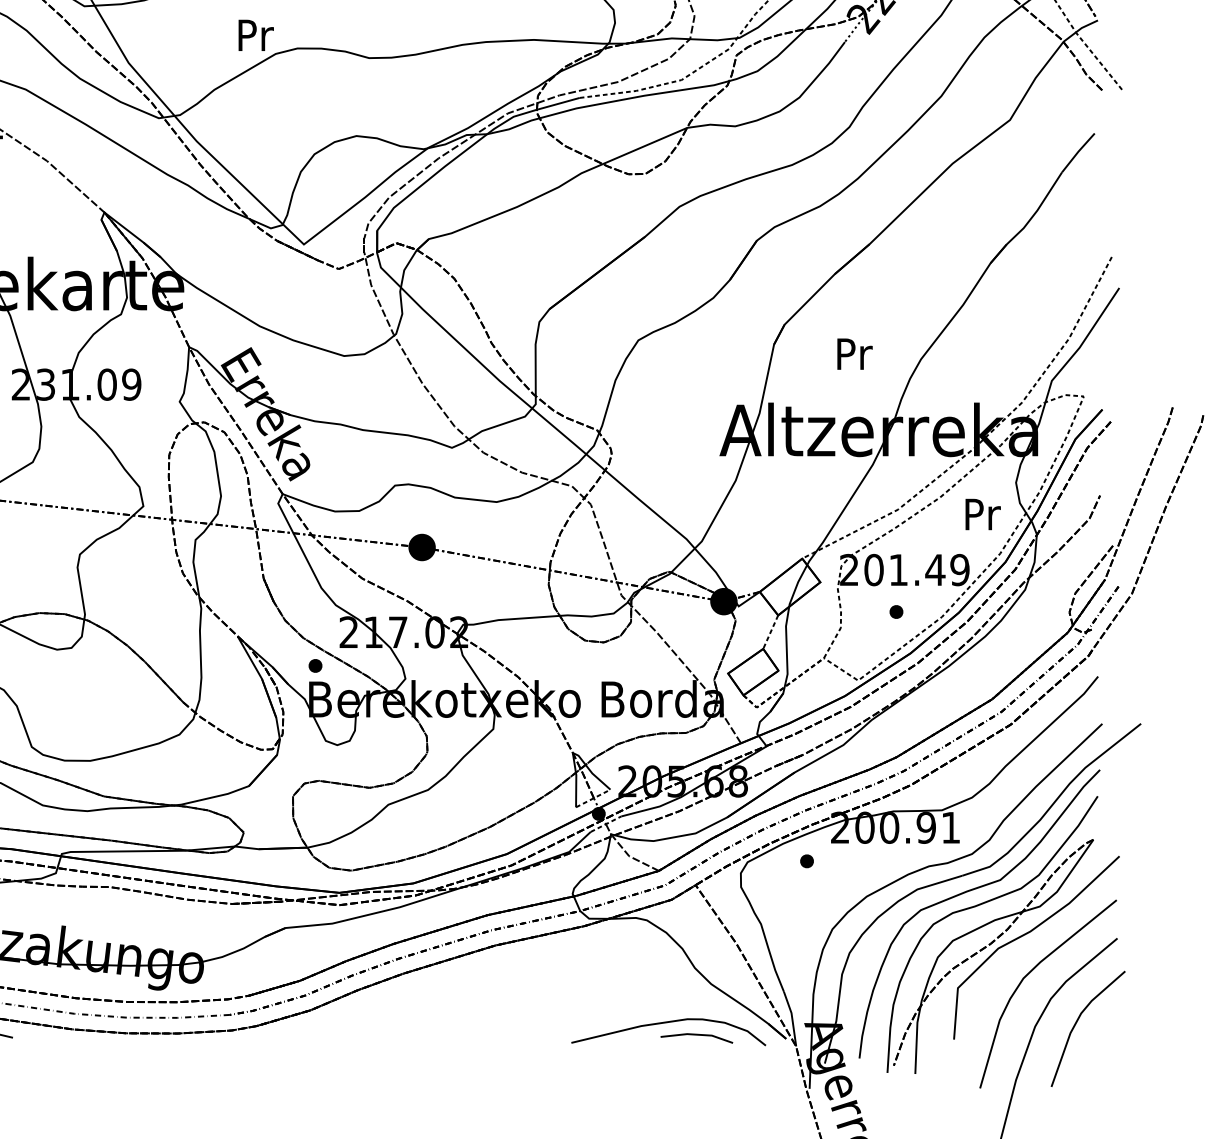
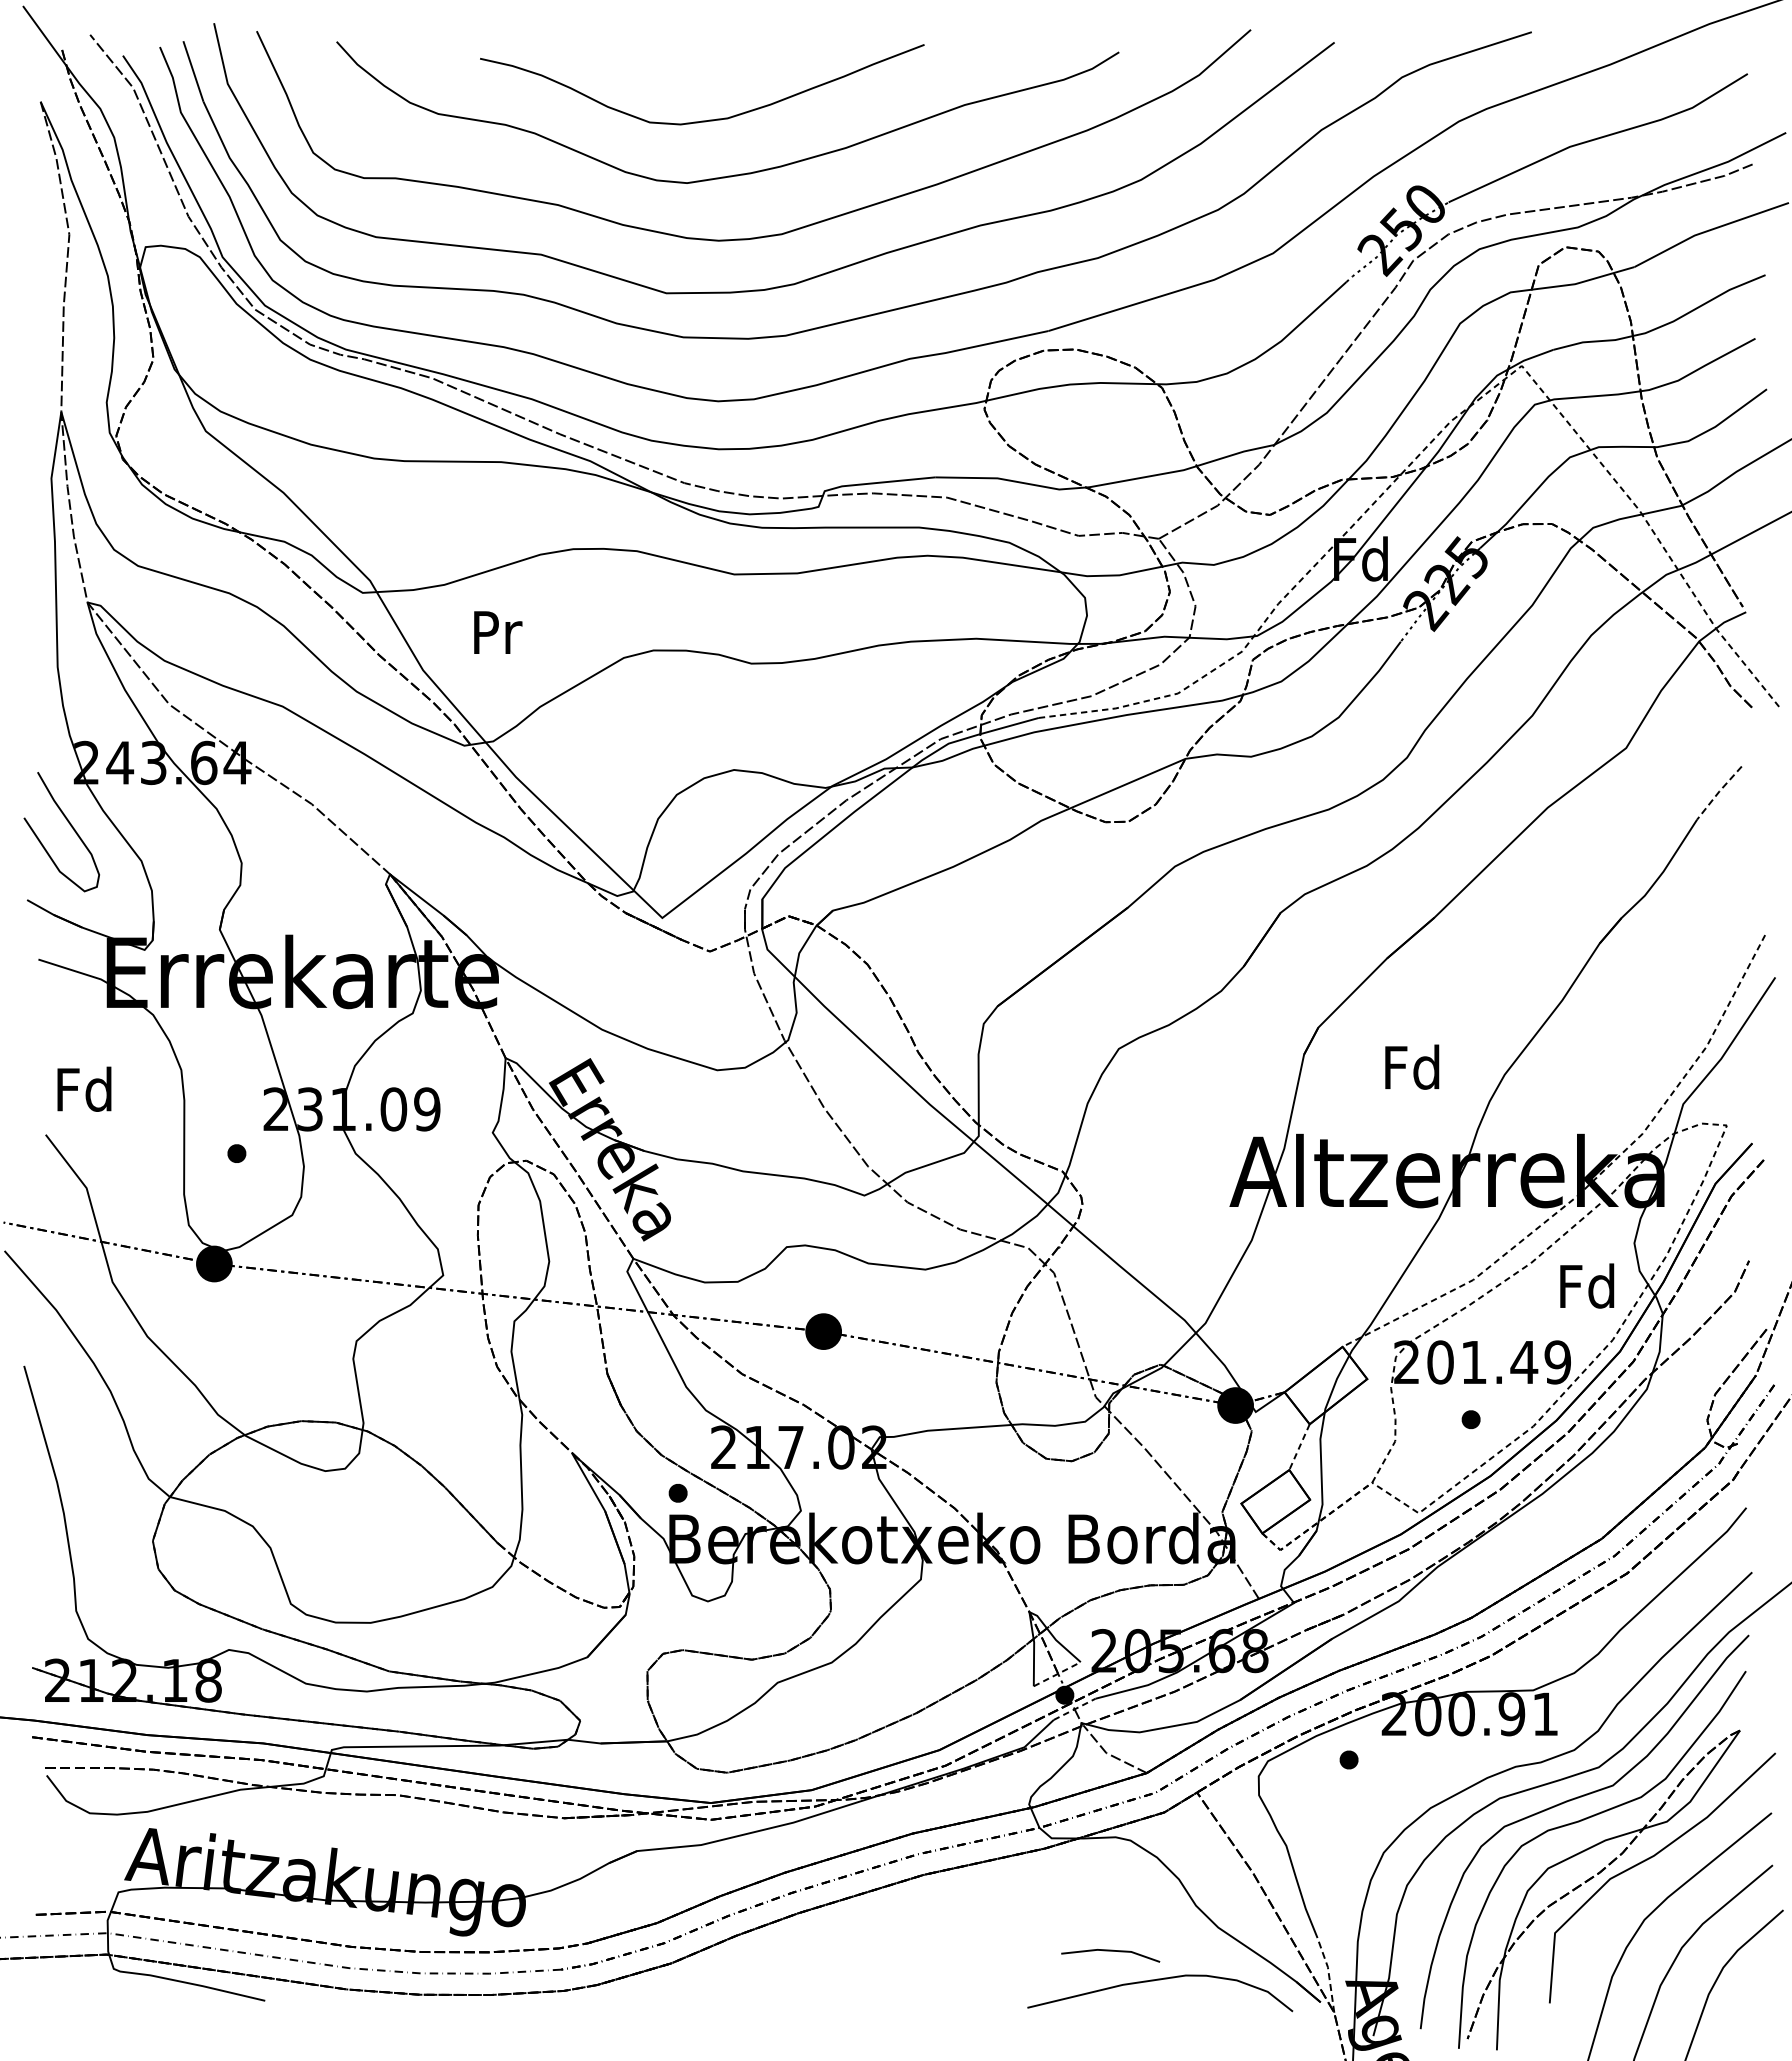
text: (256, 35) -> (498, 632), moved
line: (1078, 152) -> (1719, 792), solid -> dashed
text: (853, 353) -> (1412, 1066), Pr -> Fd
text: (981, 513) -> (1587, 1285), Pr -> Fd
line: (791, 1018) -> (1328, 1974), solid -> dashed
line: (696, 1035) -> (1110, 1951), moved

